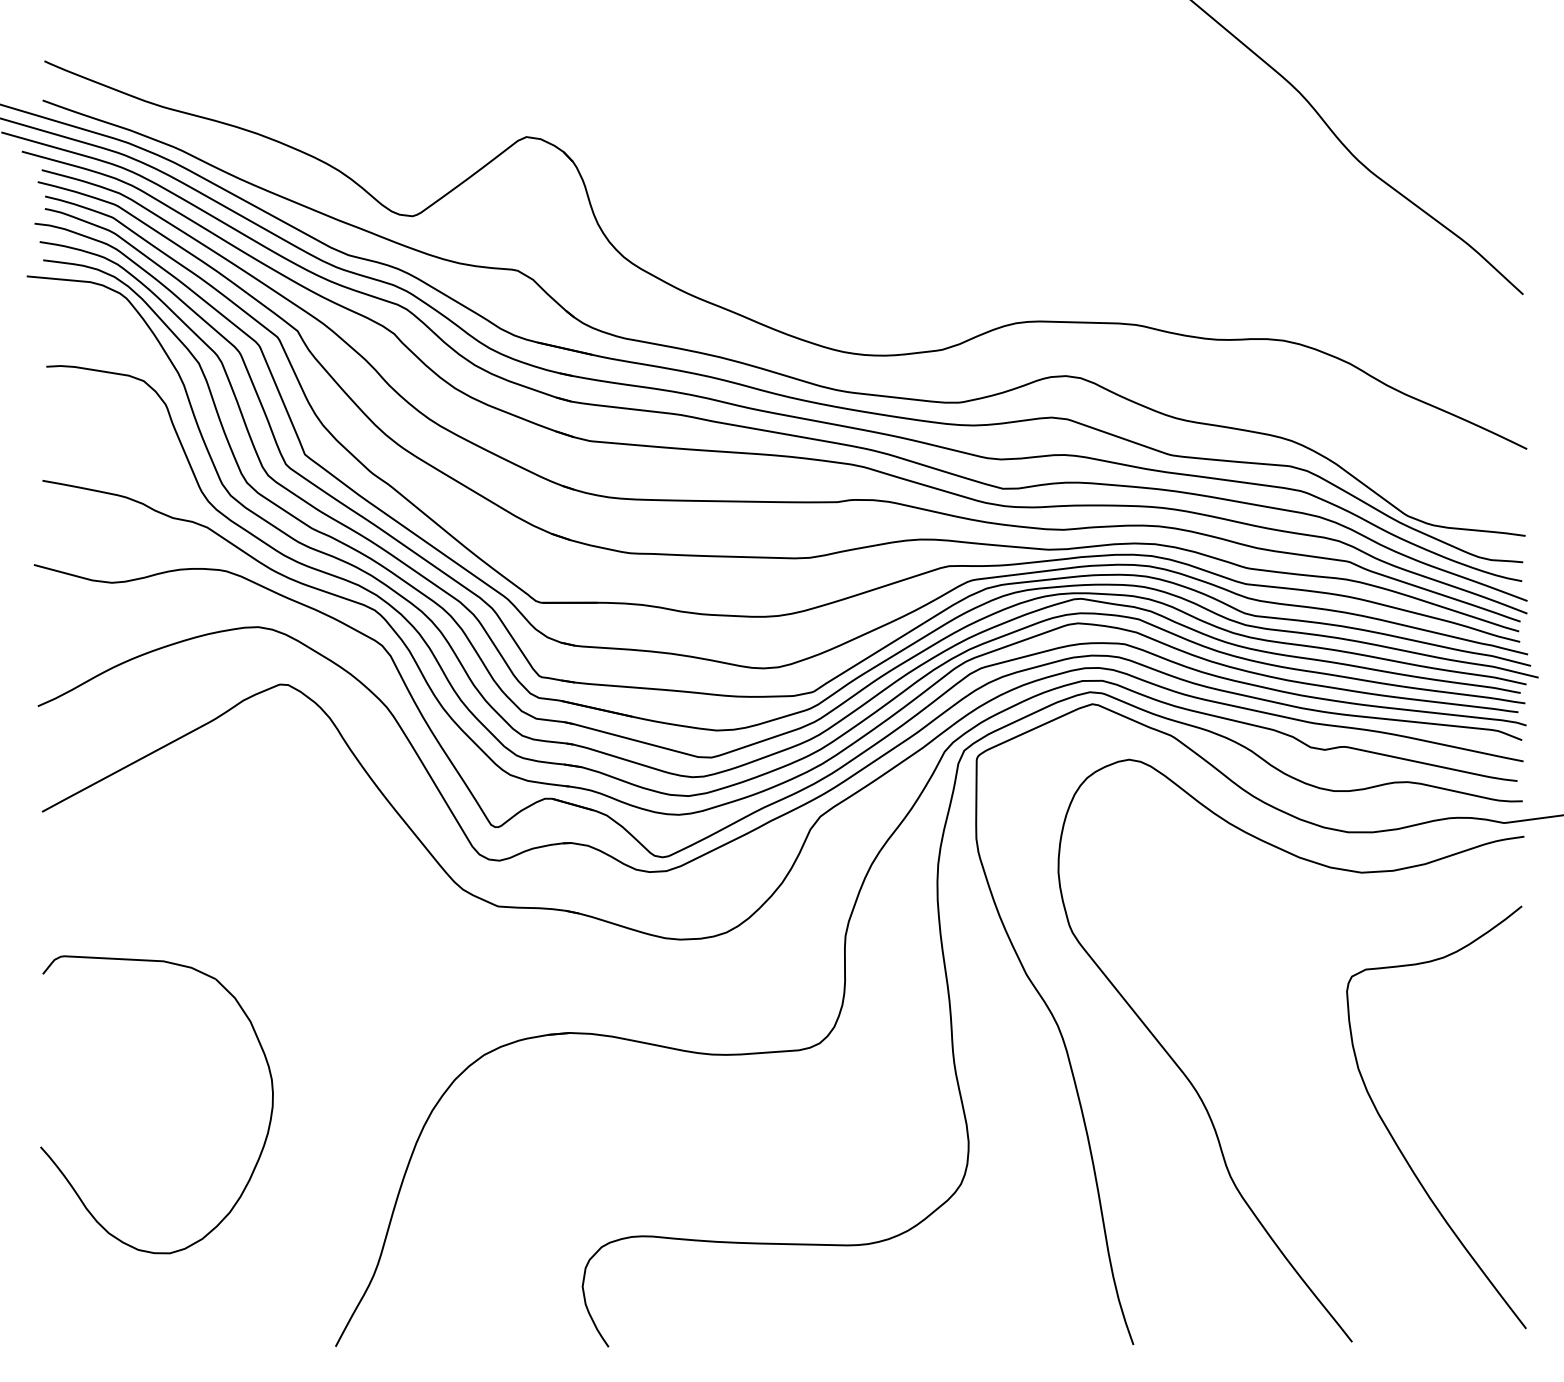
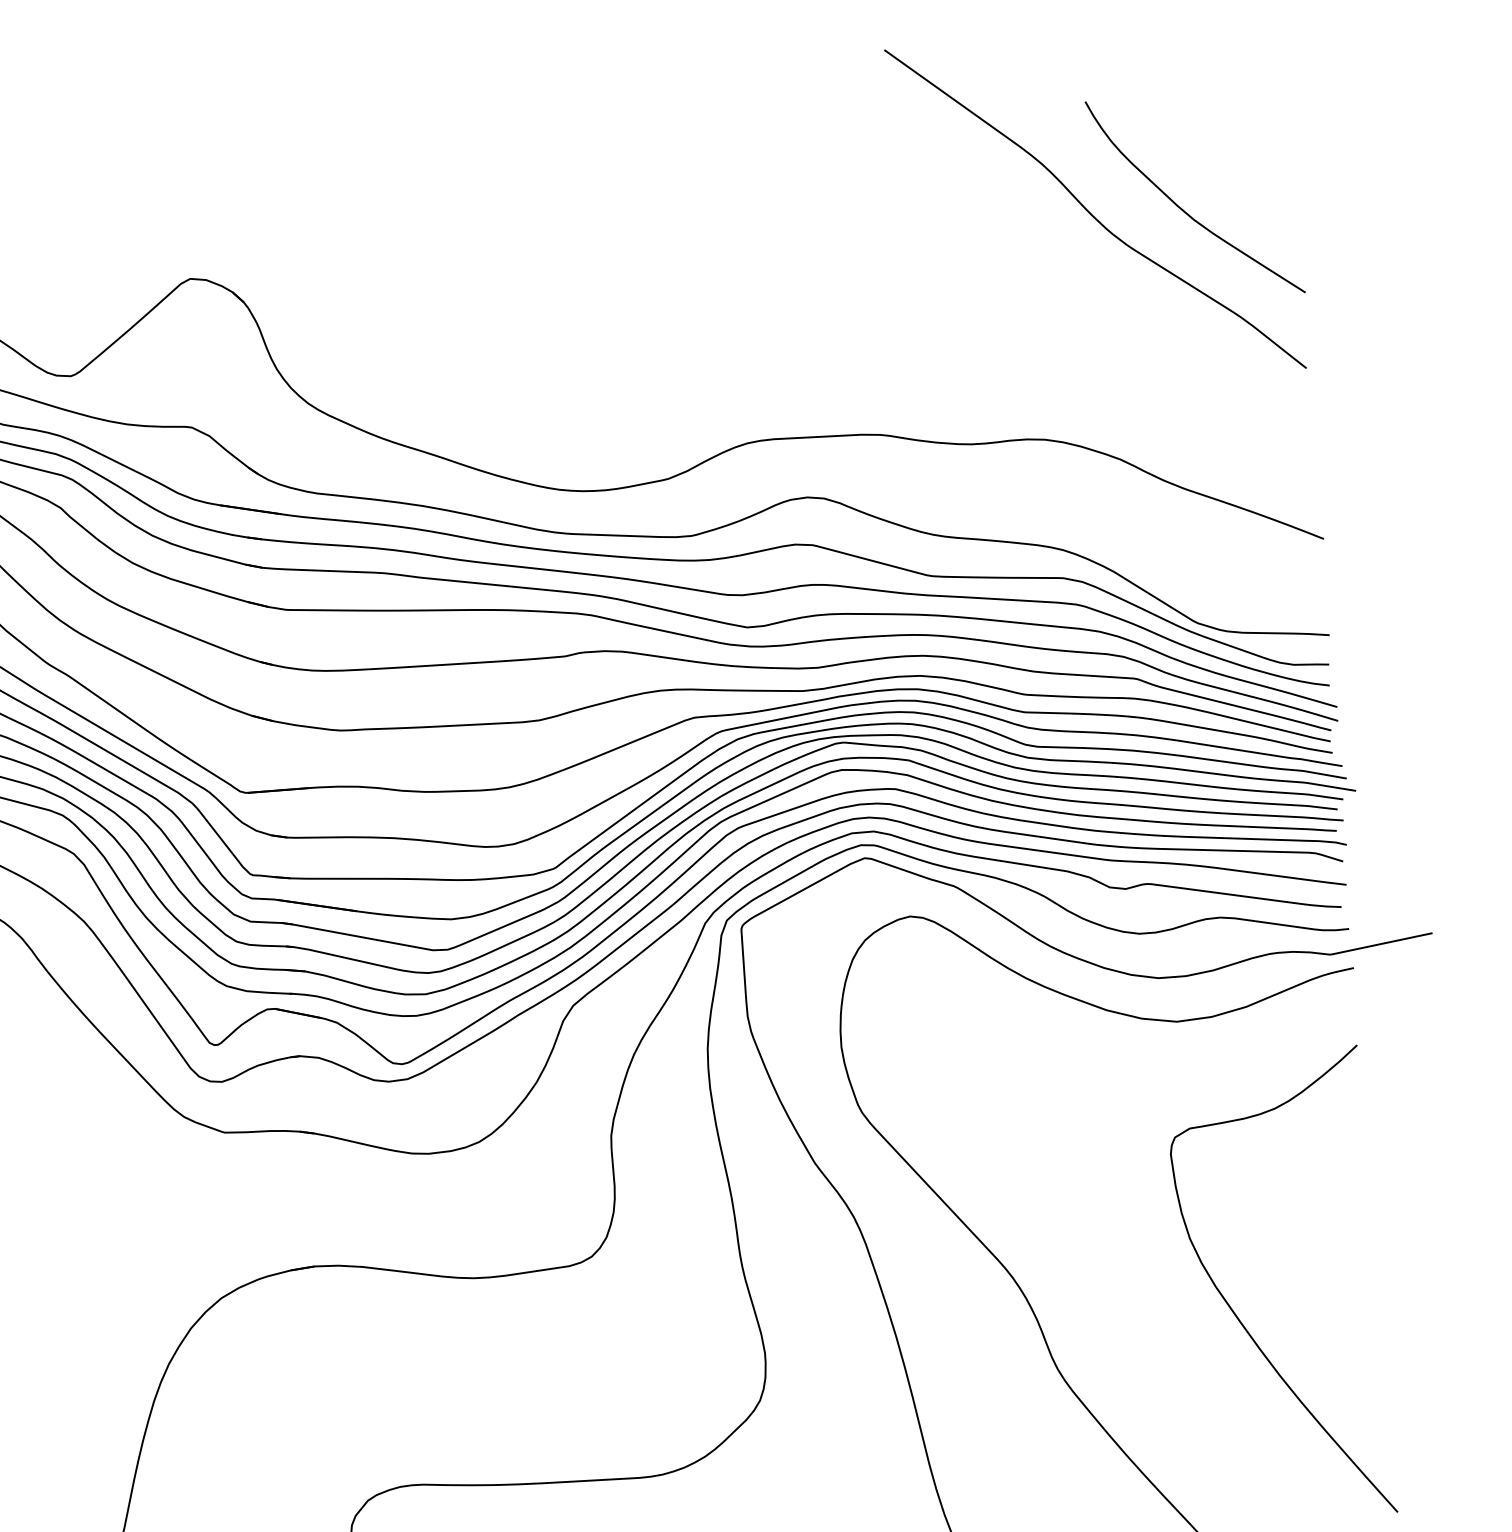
curve: (1423, 143) -> (1183, 209), added

